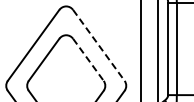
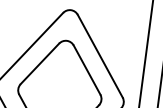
line: (98, 45) -> (99, 56), dashed -> solid
line: (88, 60) -> (87, 70), dashed -> solid

